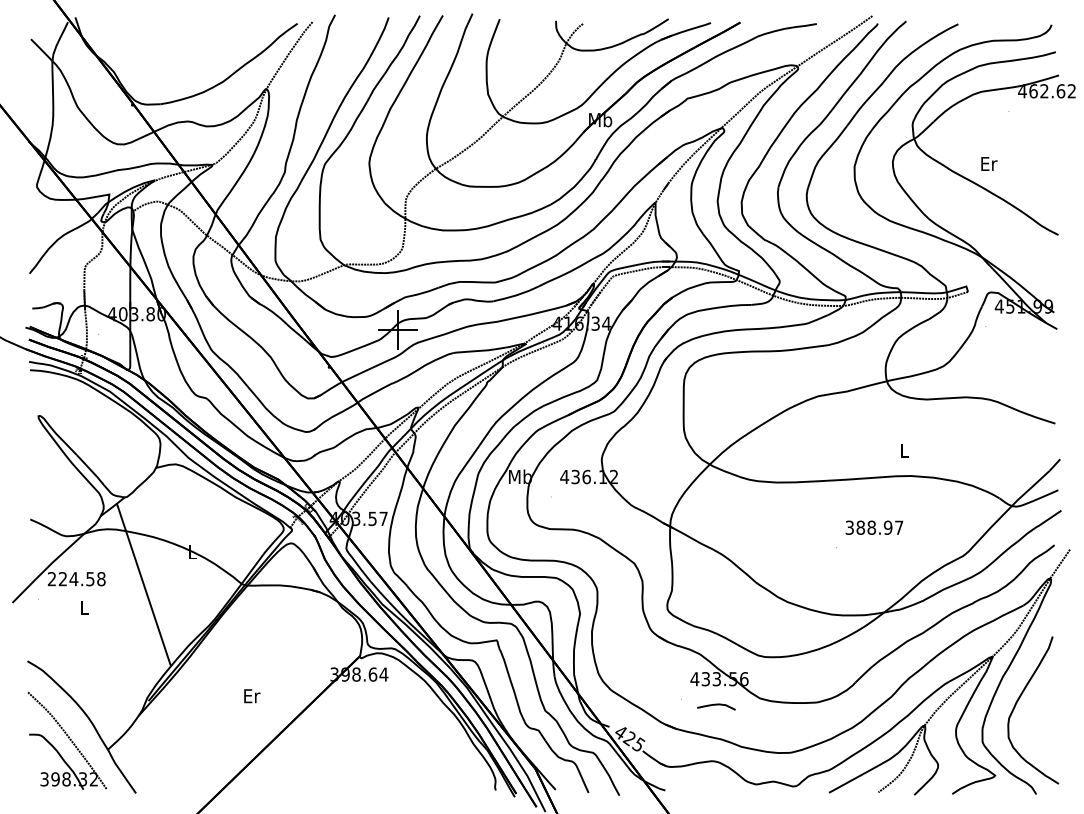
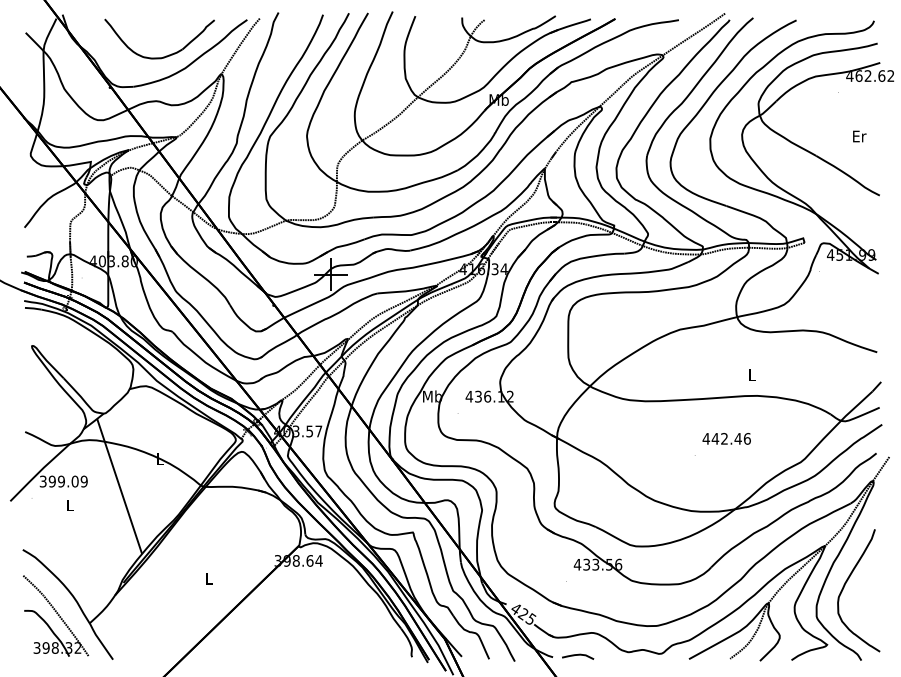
part: (197, 67) -> (164, 56), added
text: (989, 163) -> (859, 136), moved
text: (874, 527) -> (726, 438), 388.97 -> 442.46
text: (76, 579) -> (63, 481), 224.58 -> 399.09
text: (252, 696) -> (209, 579), Er -> L
curve: (716, 705) -> (578, 655), moved

